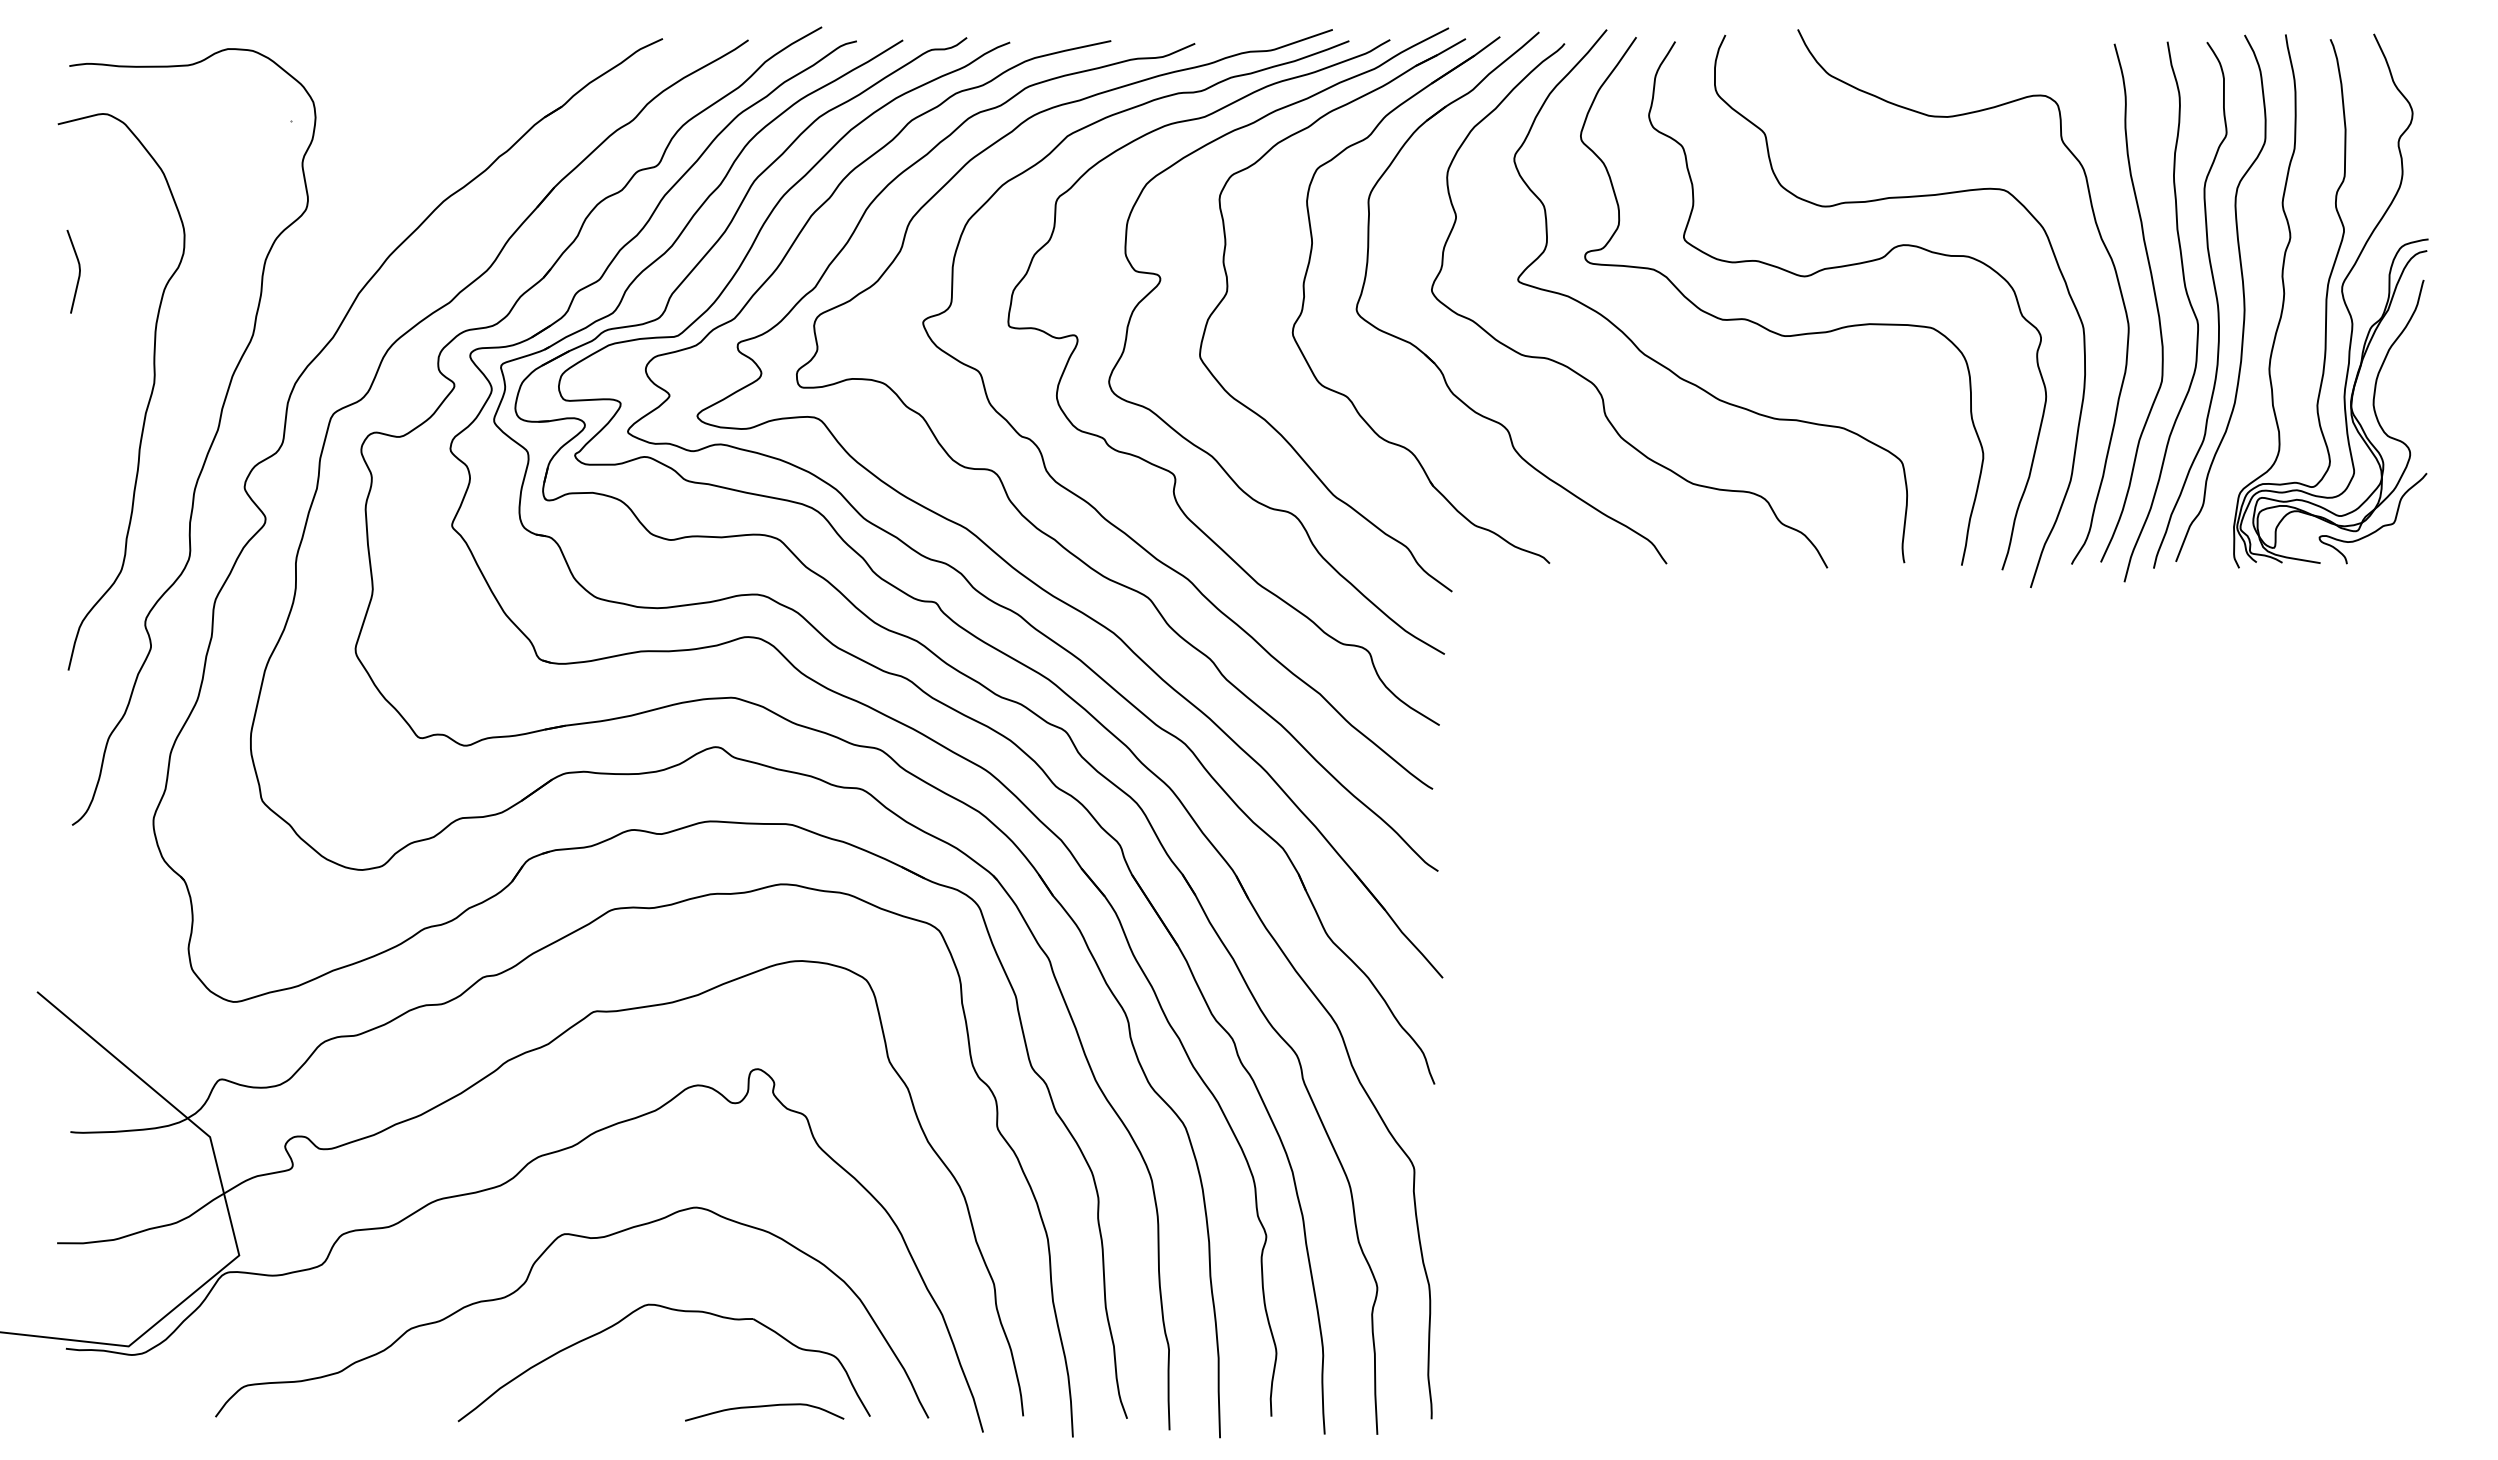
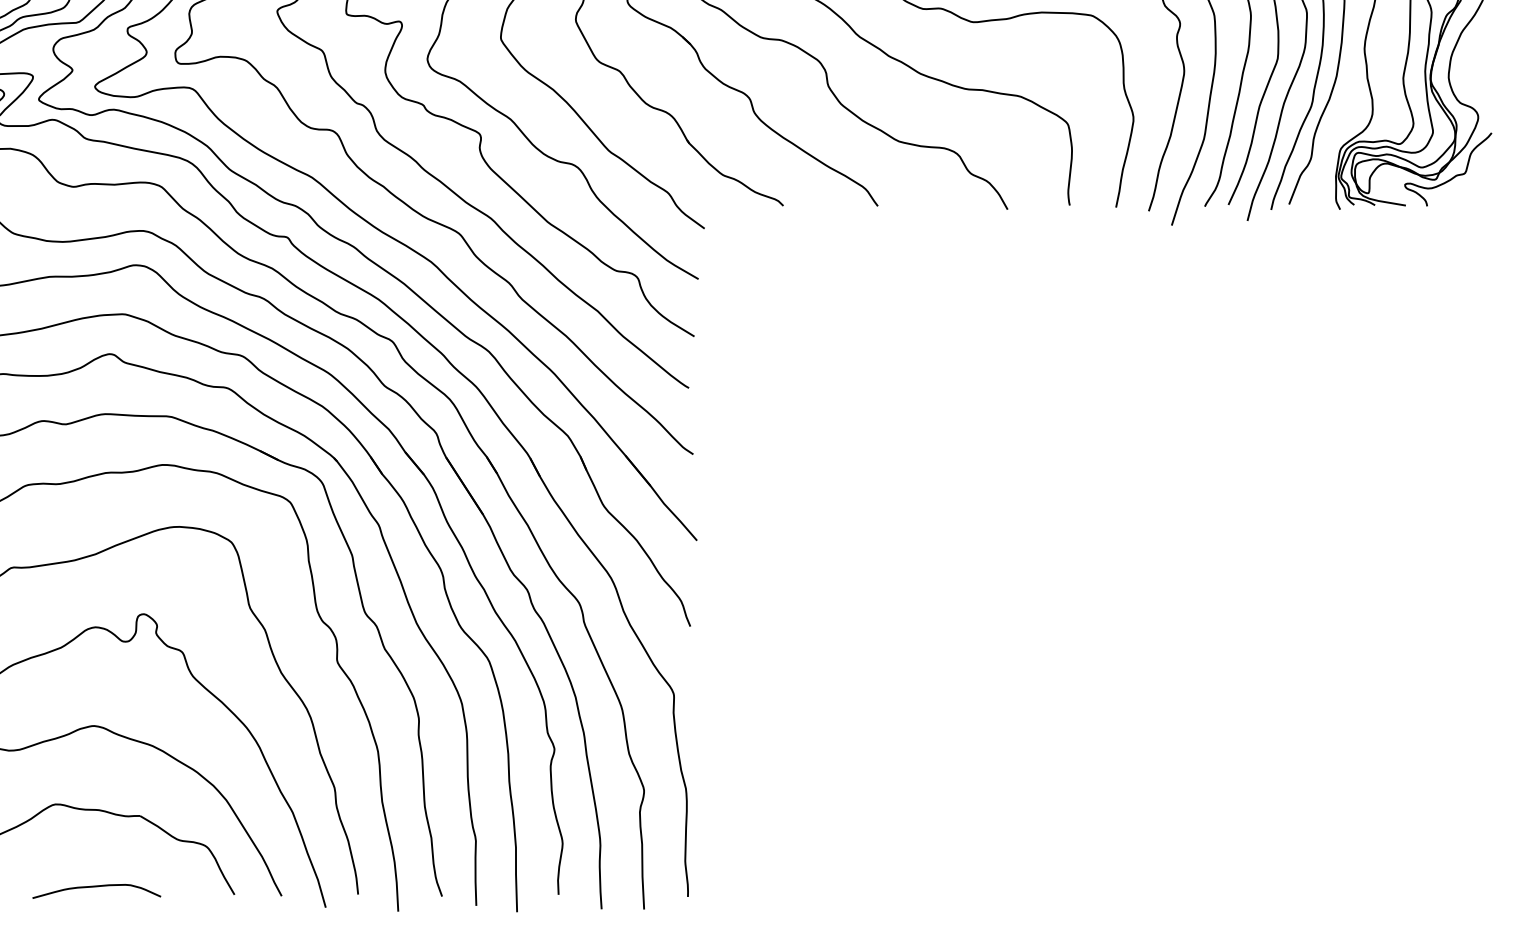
curve: (763, 1407) -> (95, 887), moved

